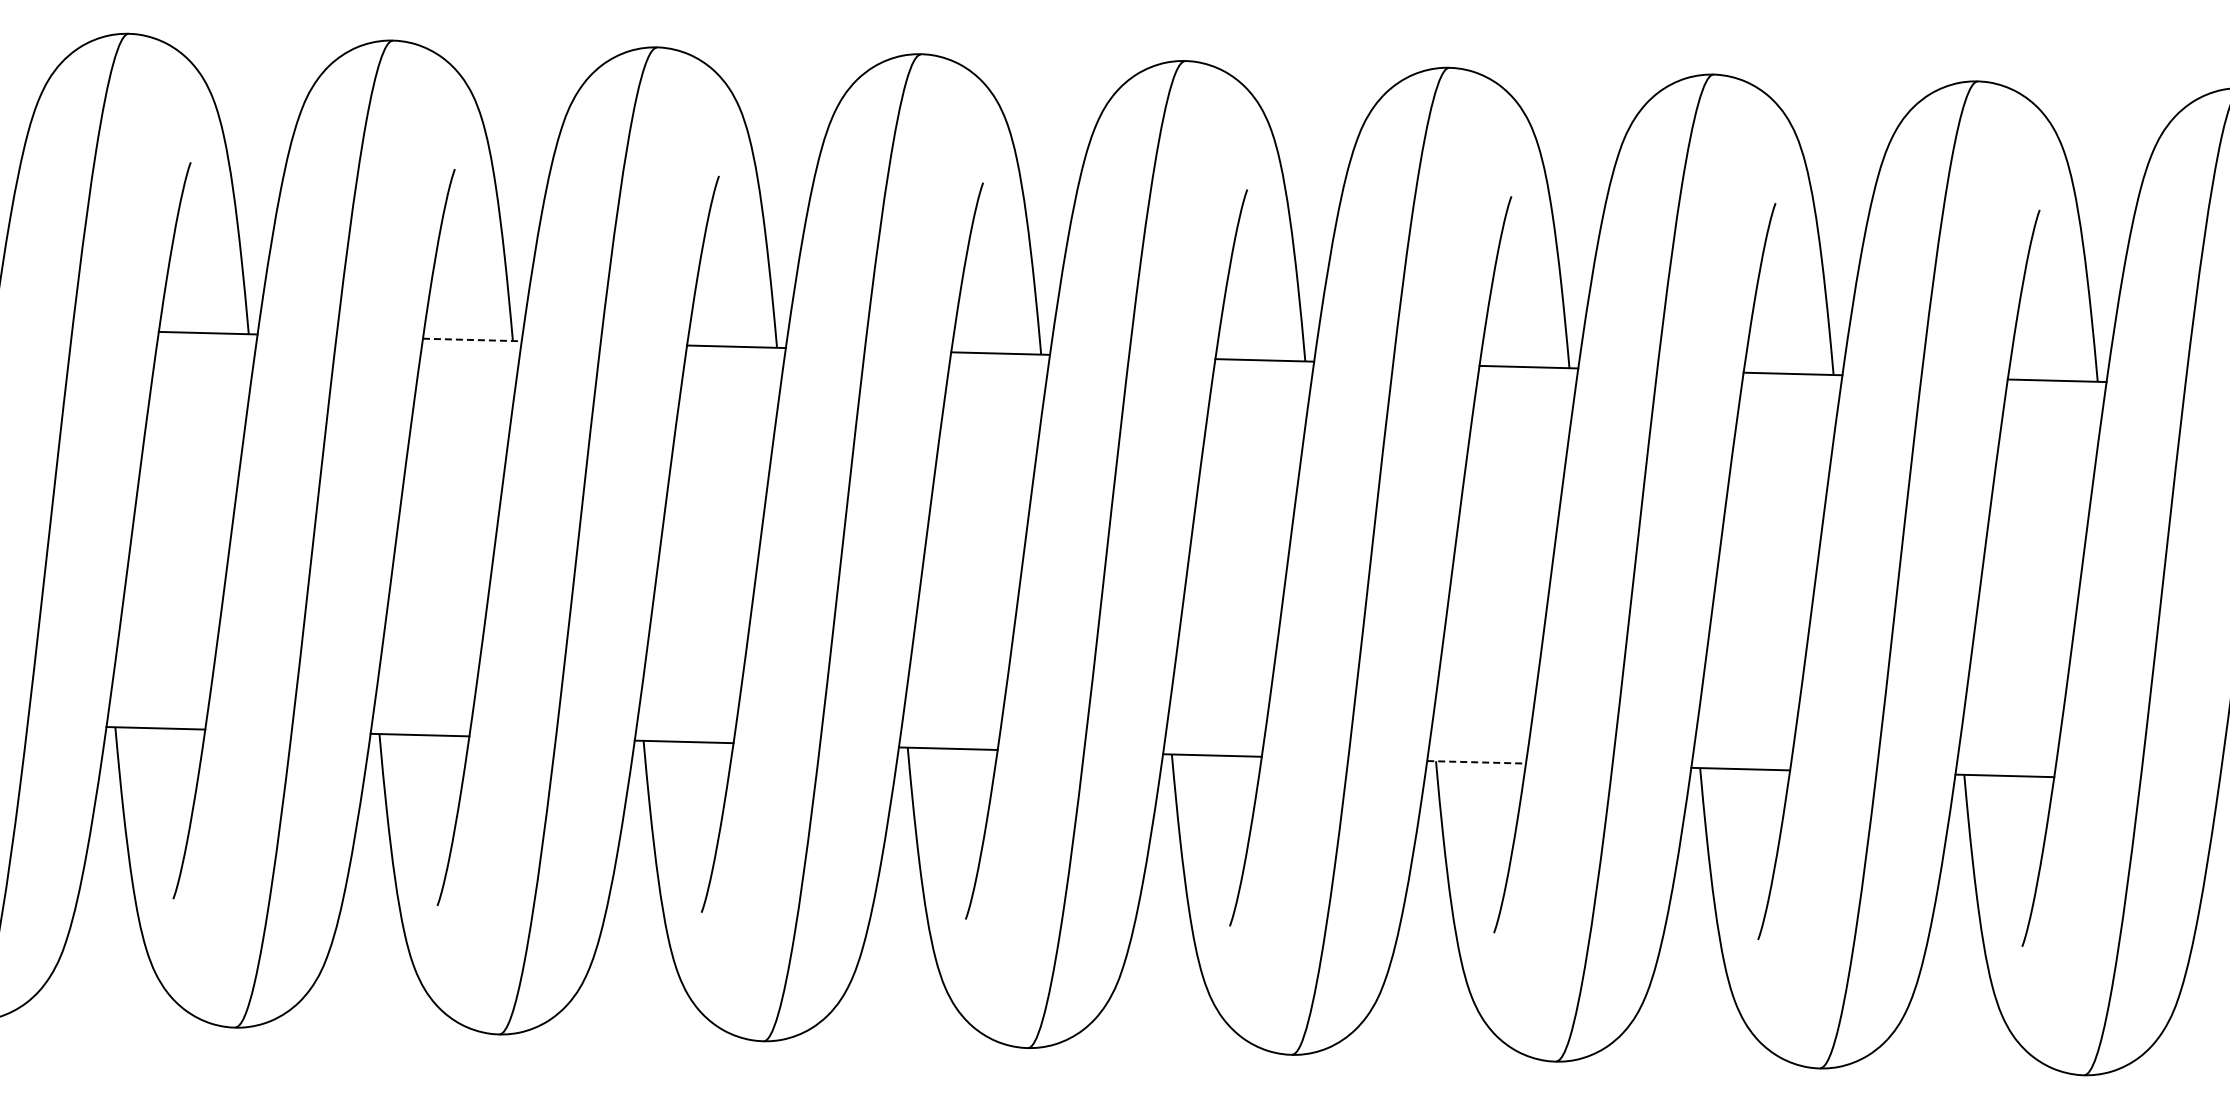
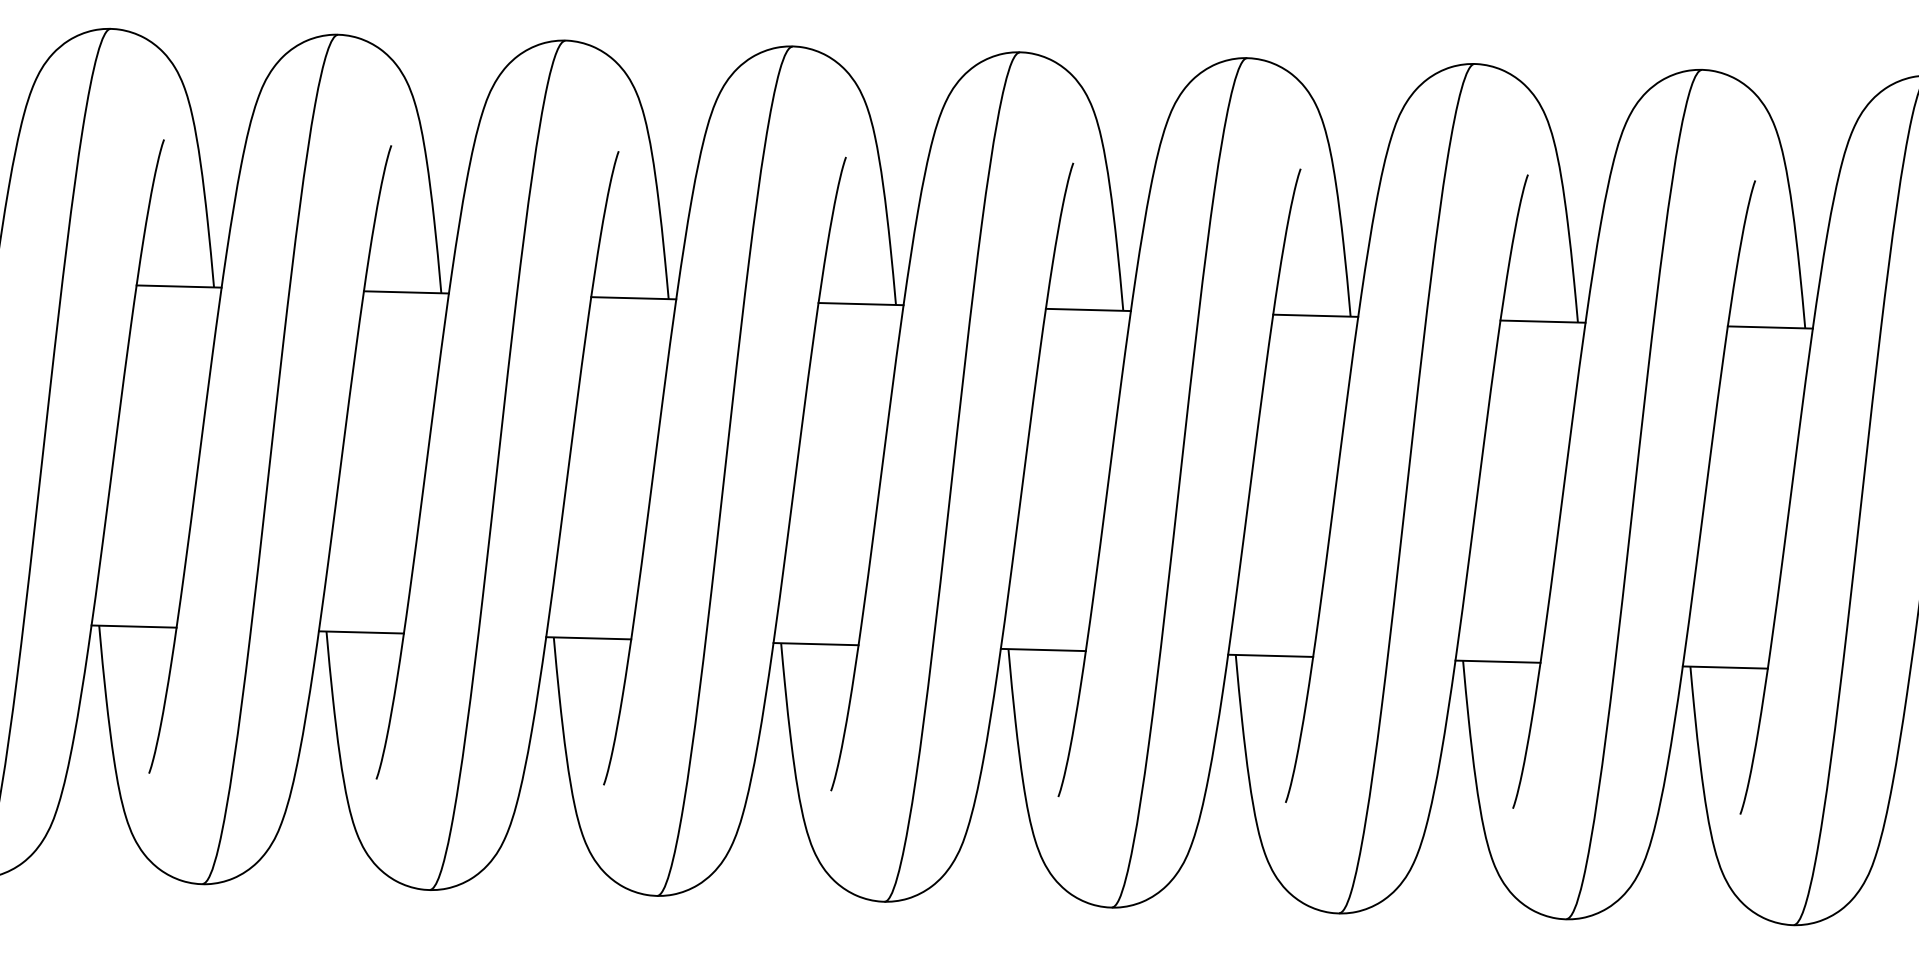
line: (472, 340) -> (406, 292), dashed -> solid
line: (1477, 762) -> (1271, 656), dashed -> solid

